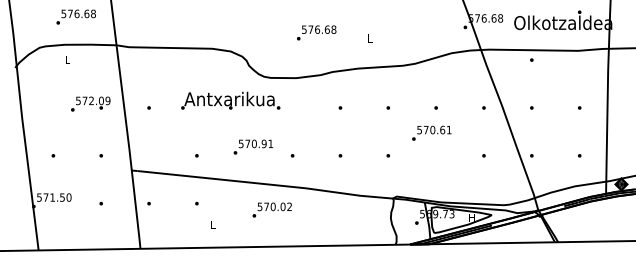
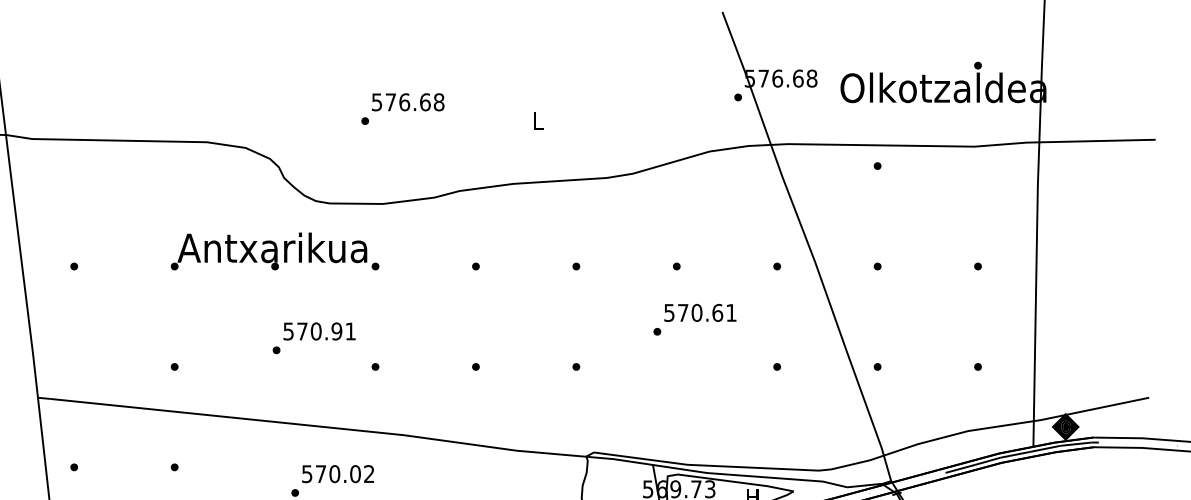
text: (316, 32) -> (402, 108), moved
text: (230, 100) -> (274, 250), moved
text: (431, 132) -> (694, 318), moved
text: (253, 146) -> (314, 336), moved

